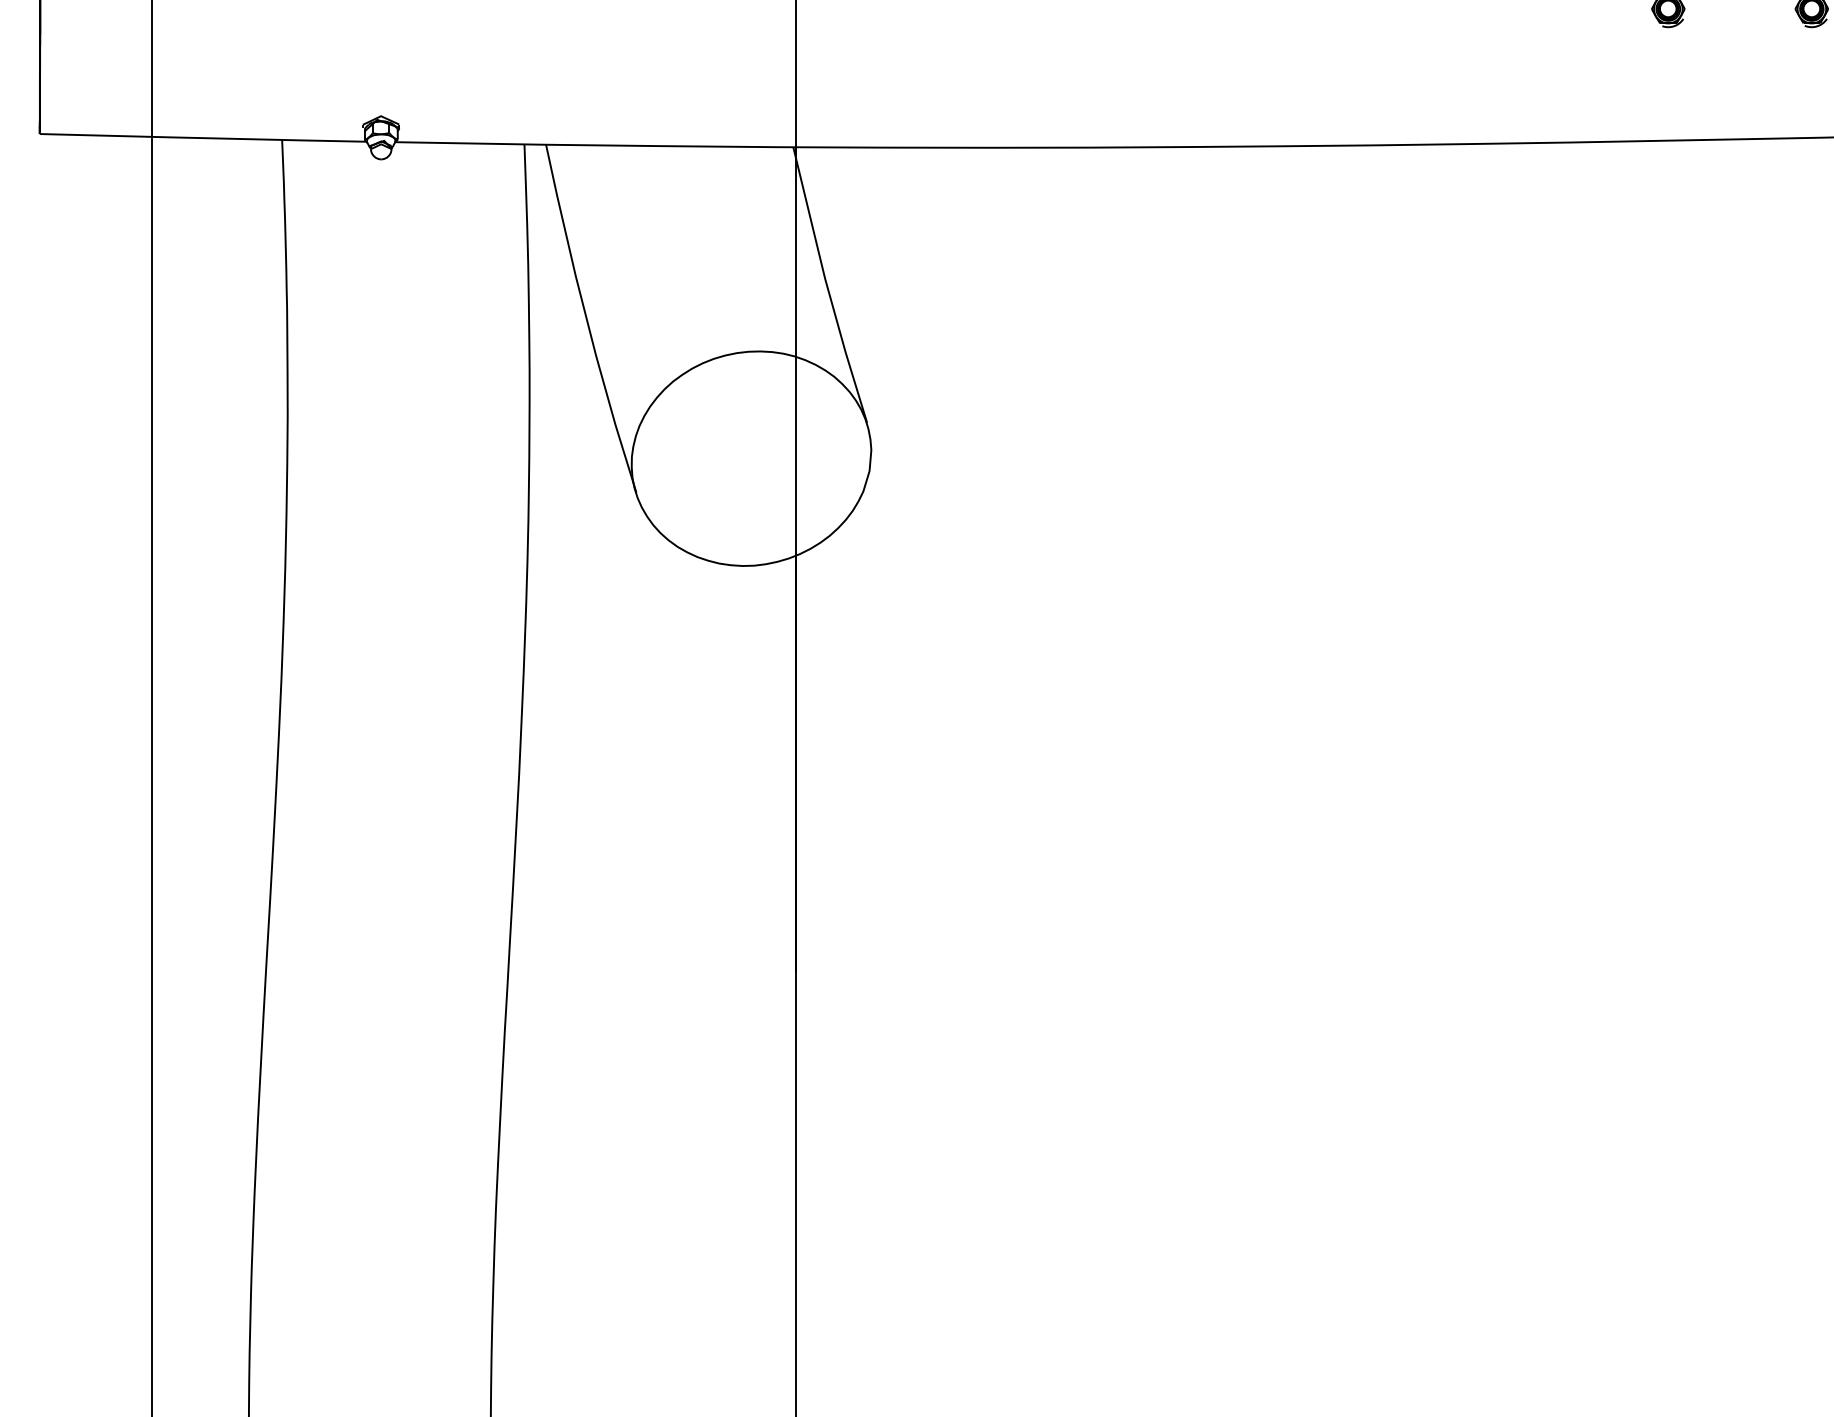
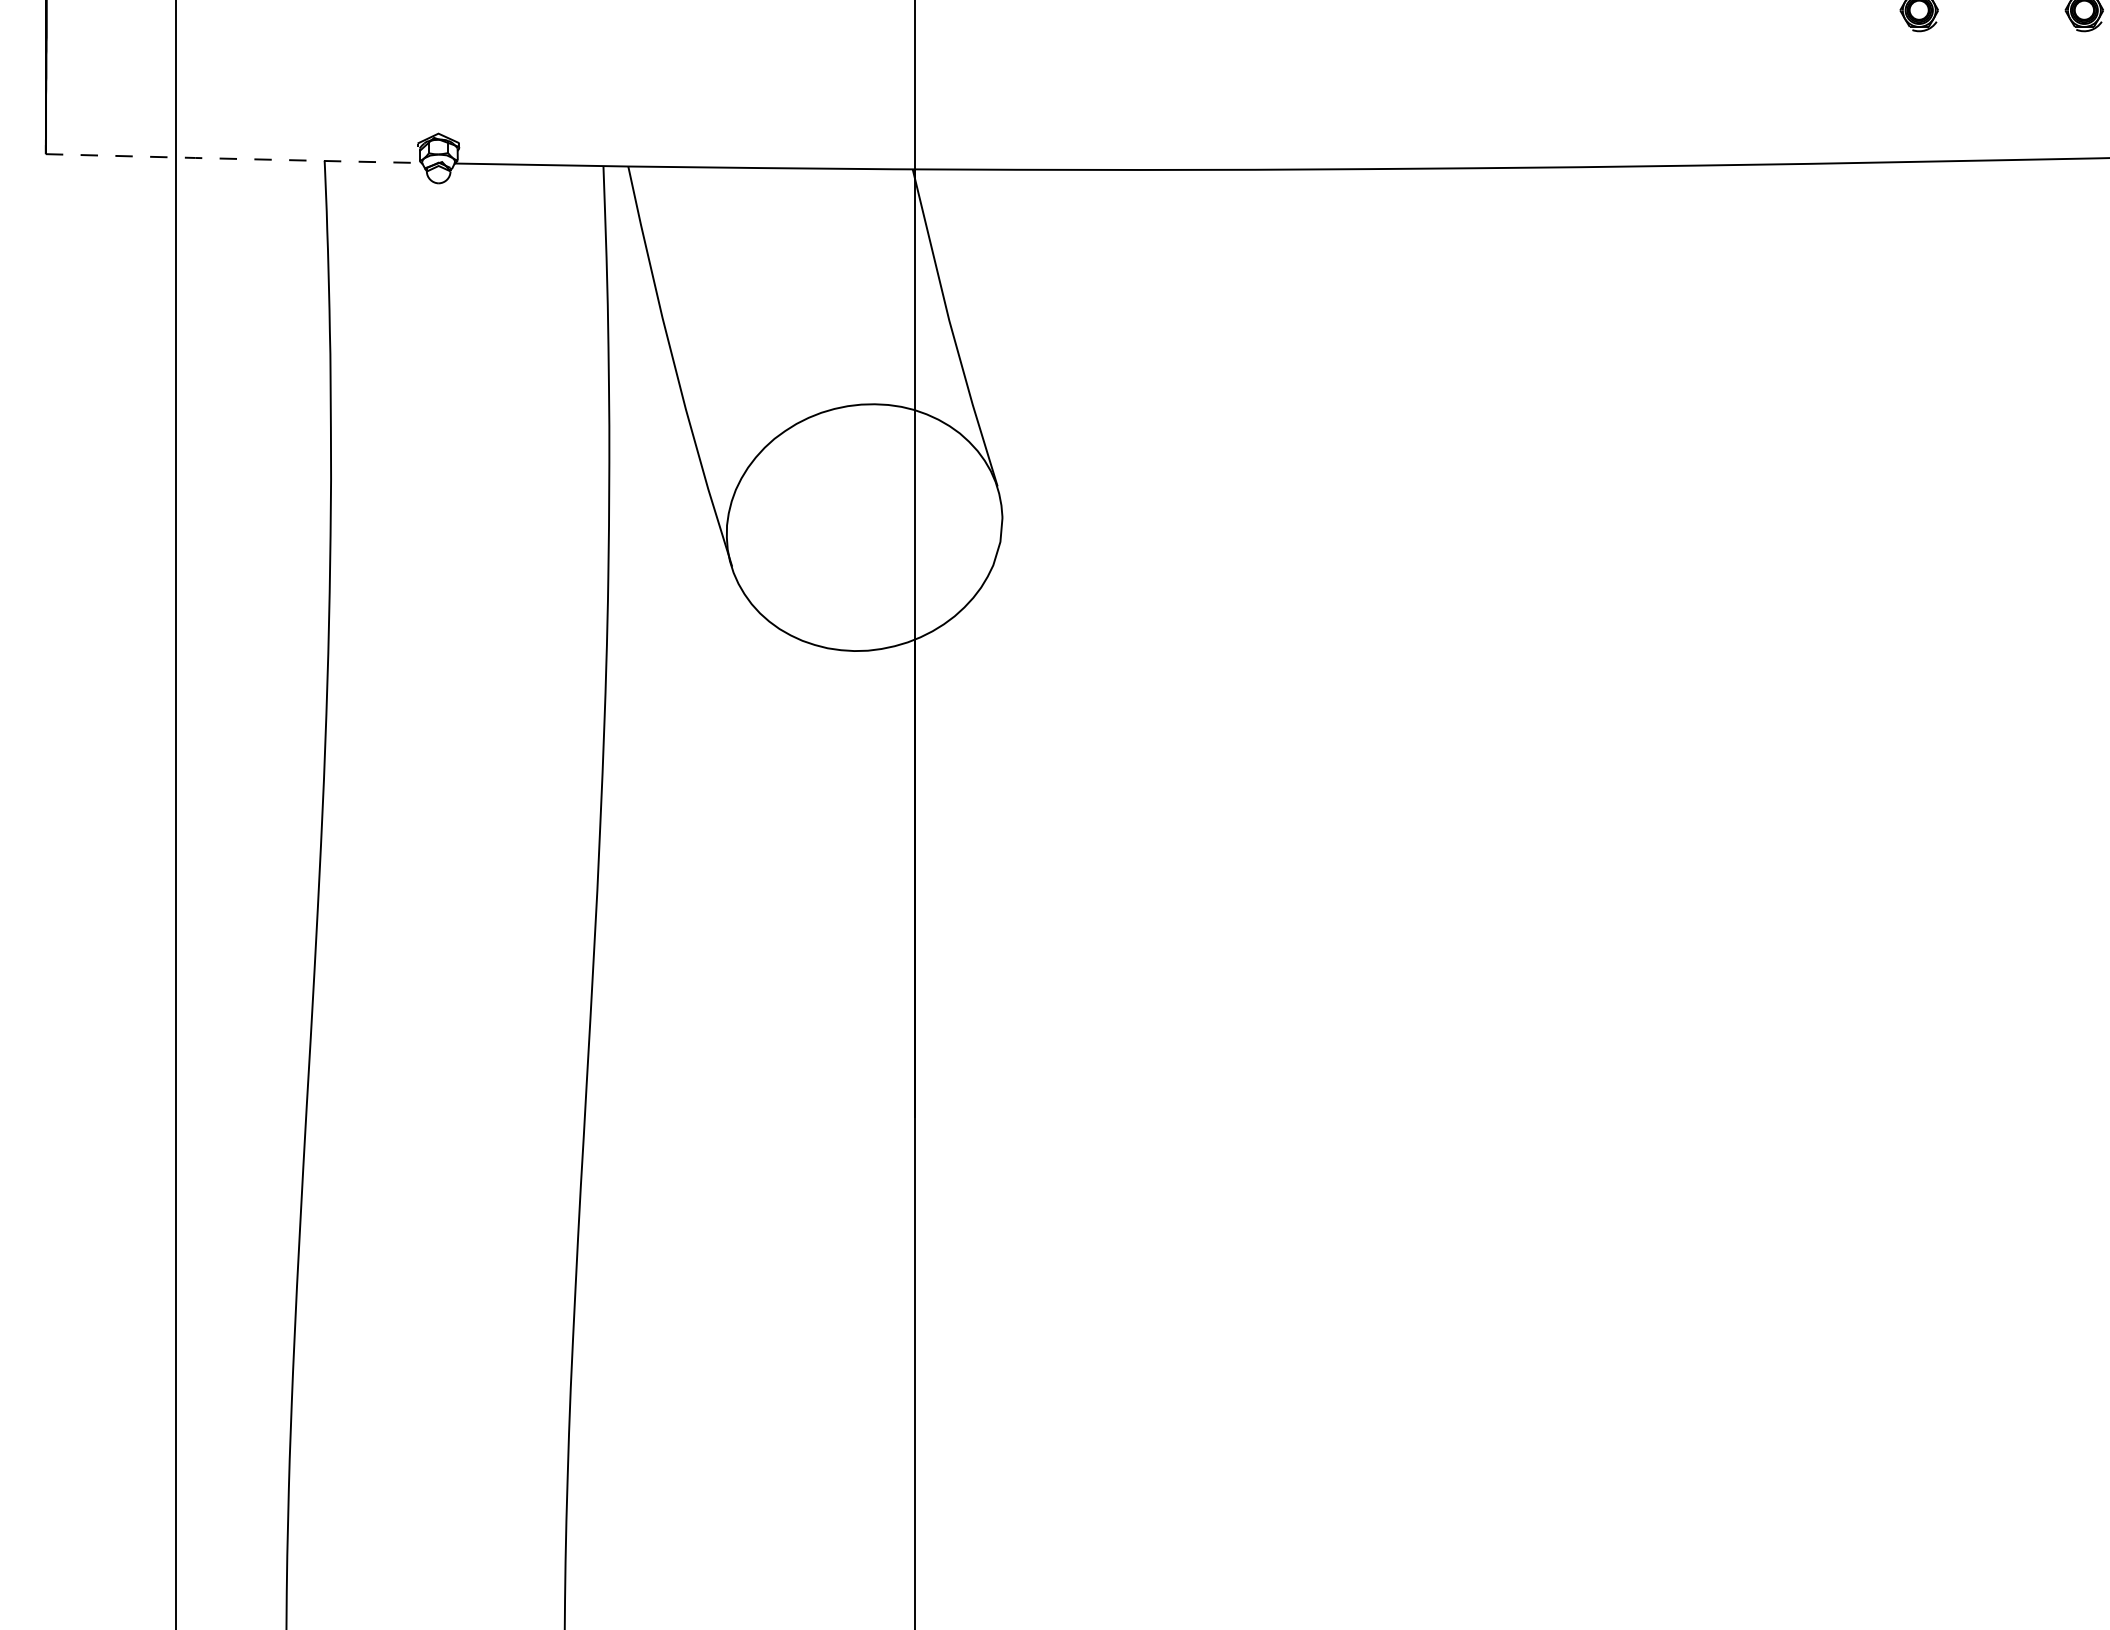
line: (202, 137) -> (233, 158), solid -> dashed

